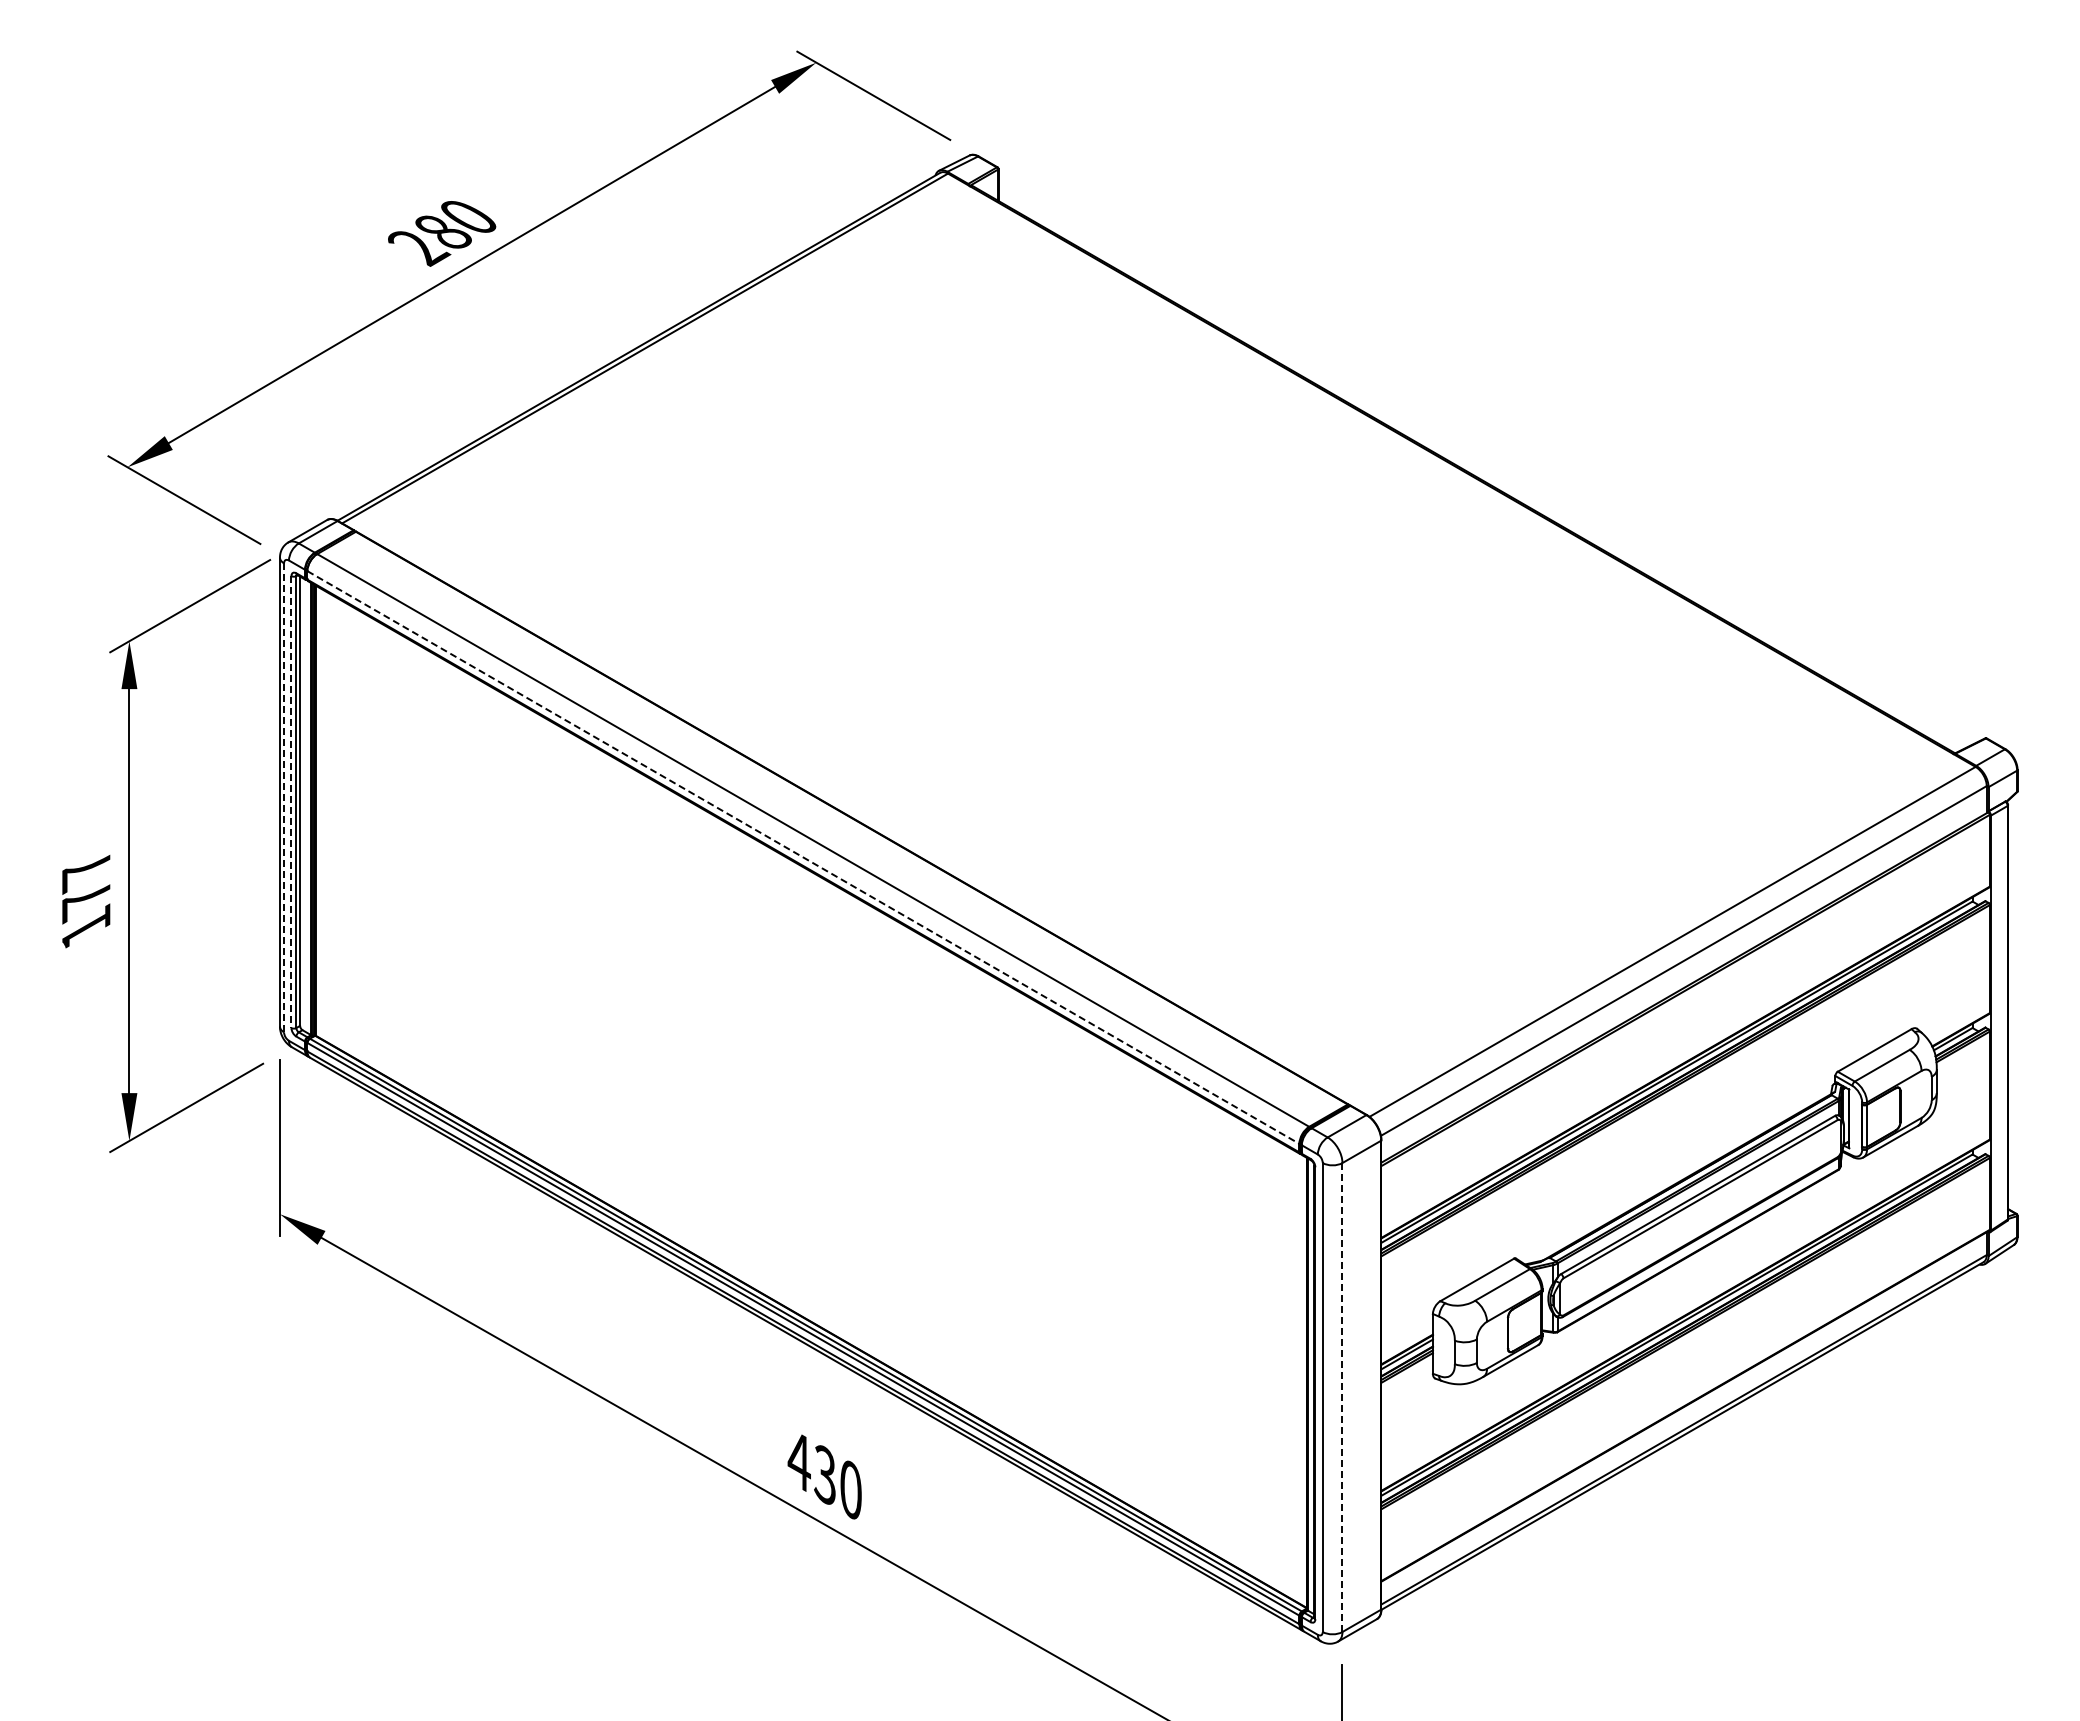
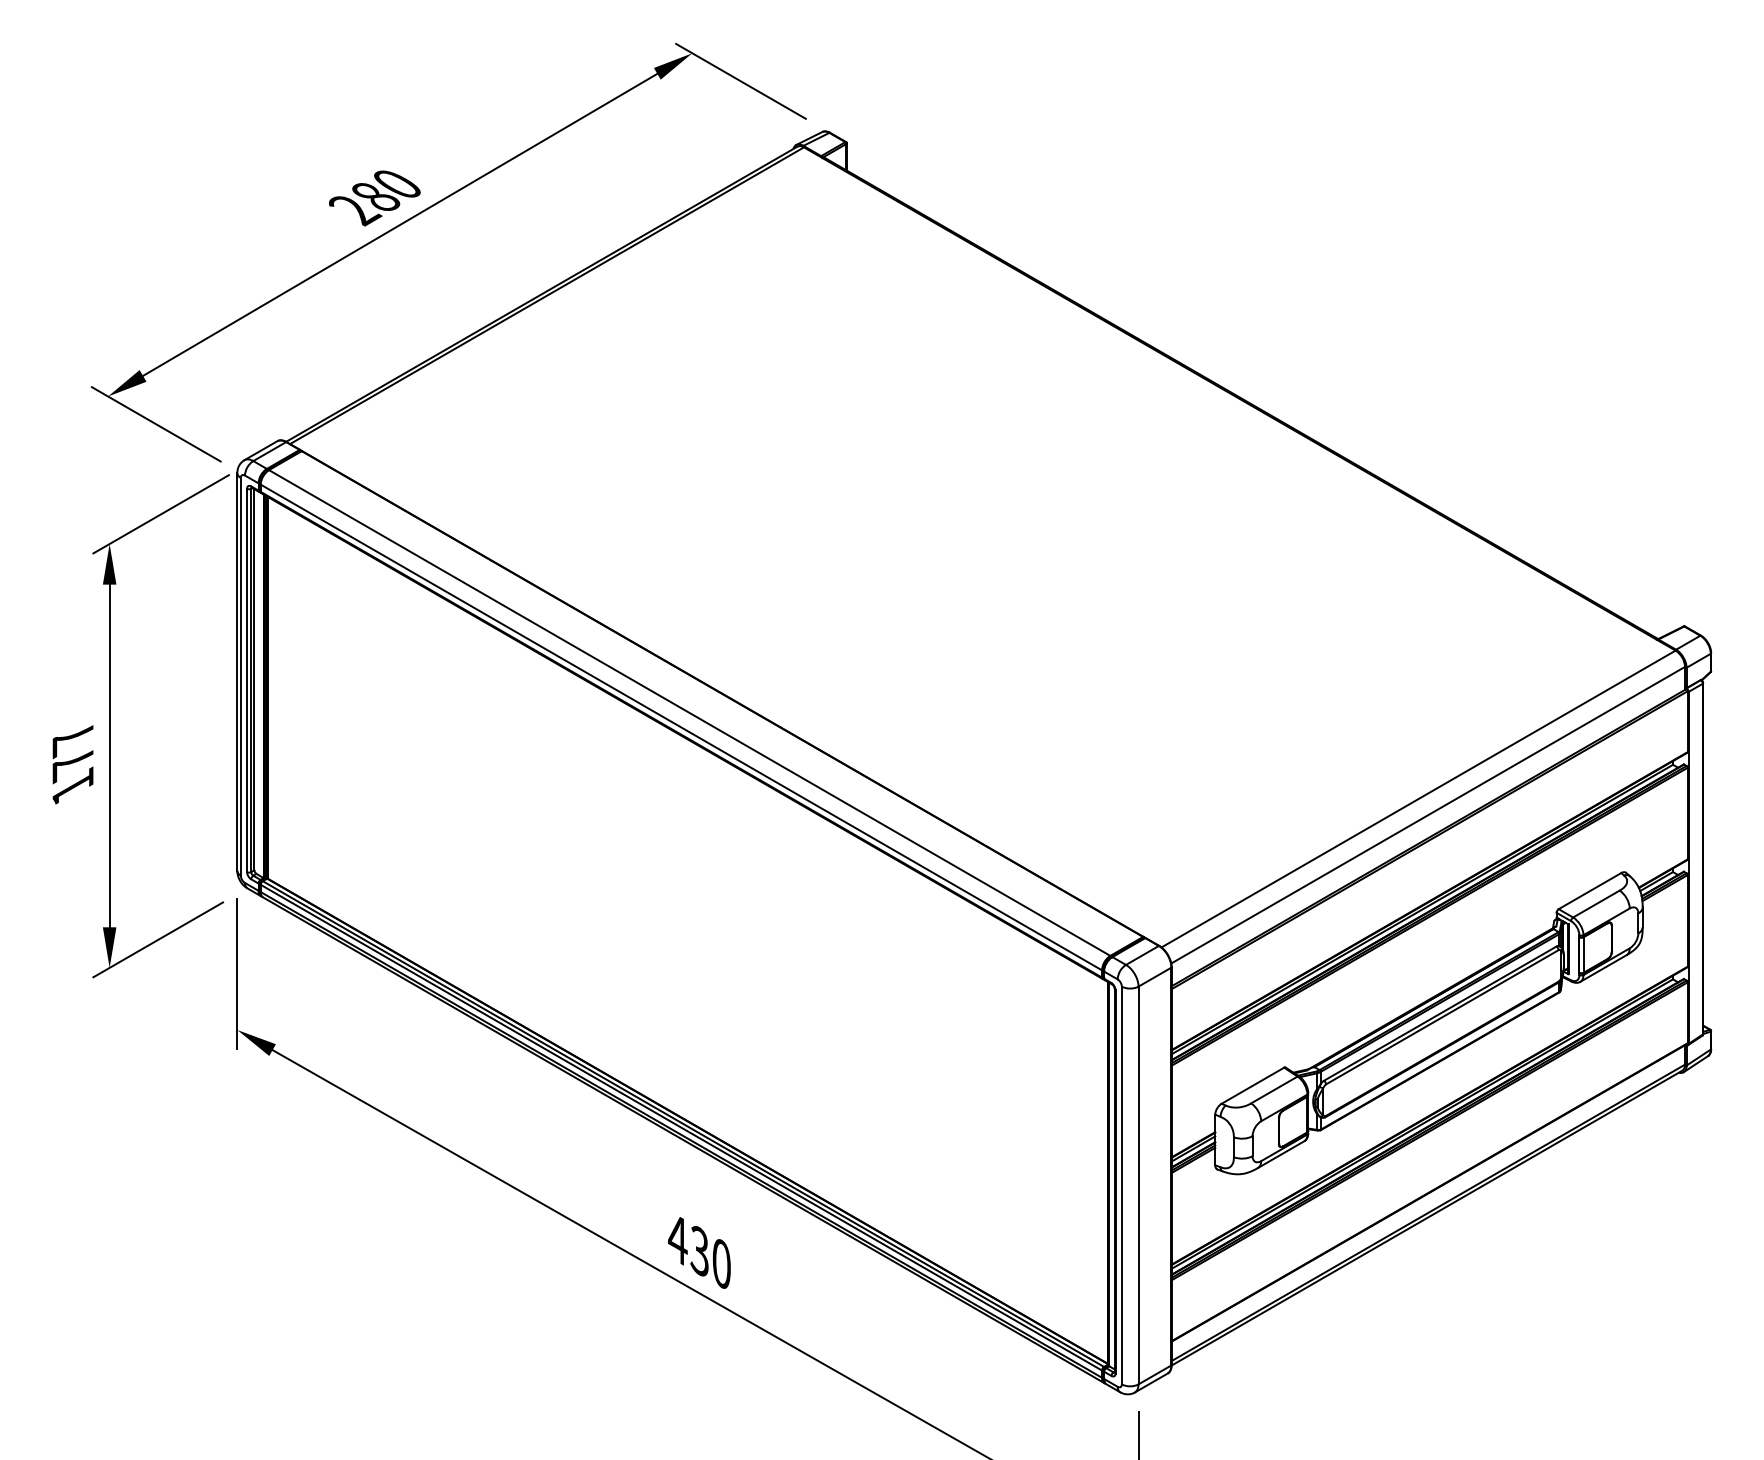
line: (284, 797) -> (241, 676), dashed -> solid
line: (291, 802) -> (247, 680), dashed -> solid
line: (803, 857) -> (681, 727), dashed -> solid
line: (1342, 1397) -> (1138, 1185), dashed -> solid

